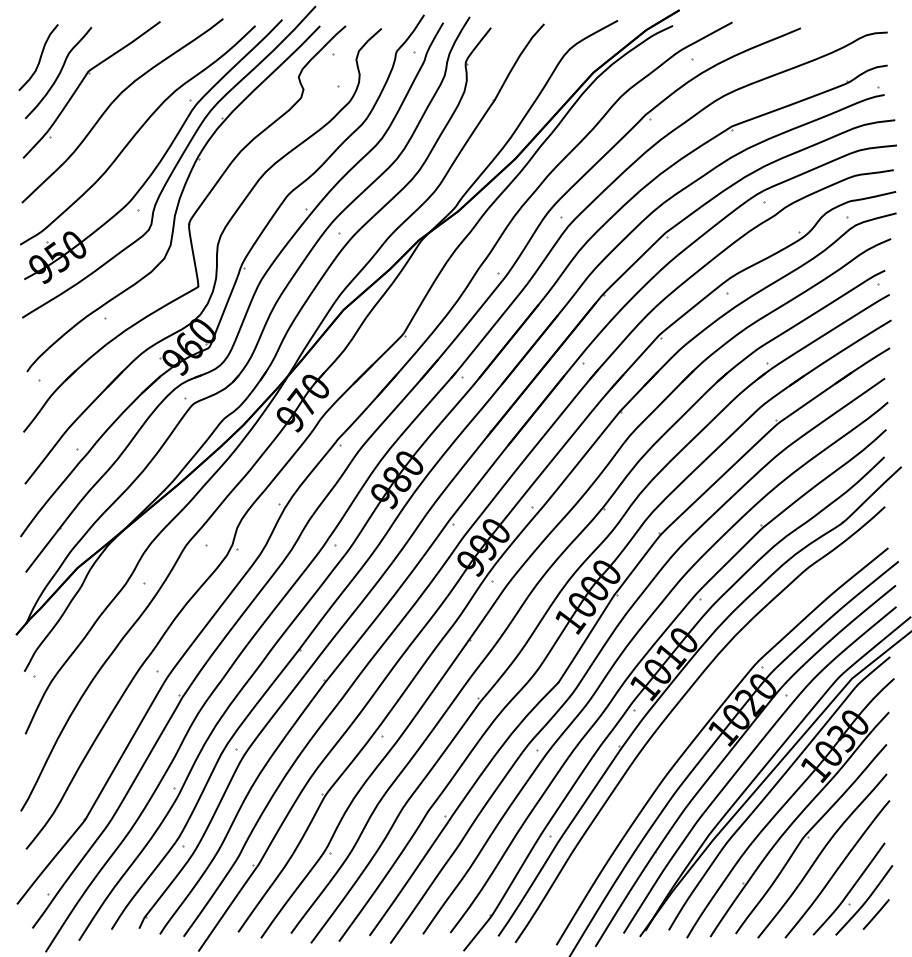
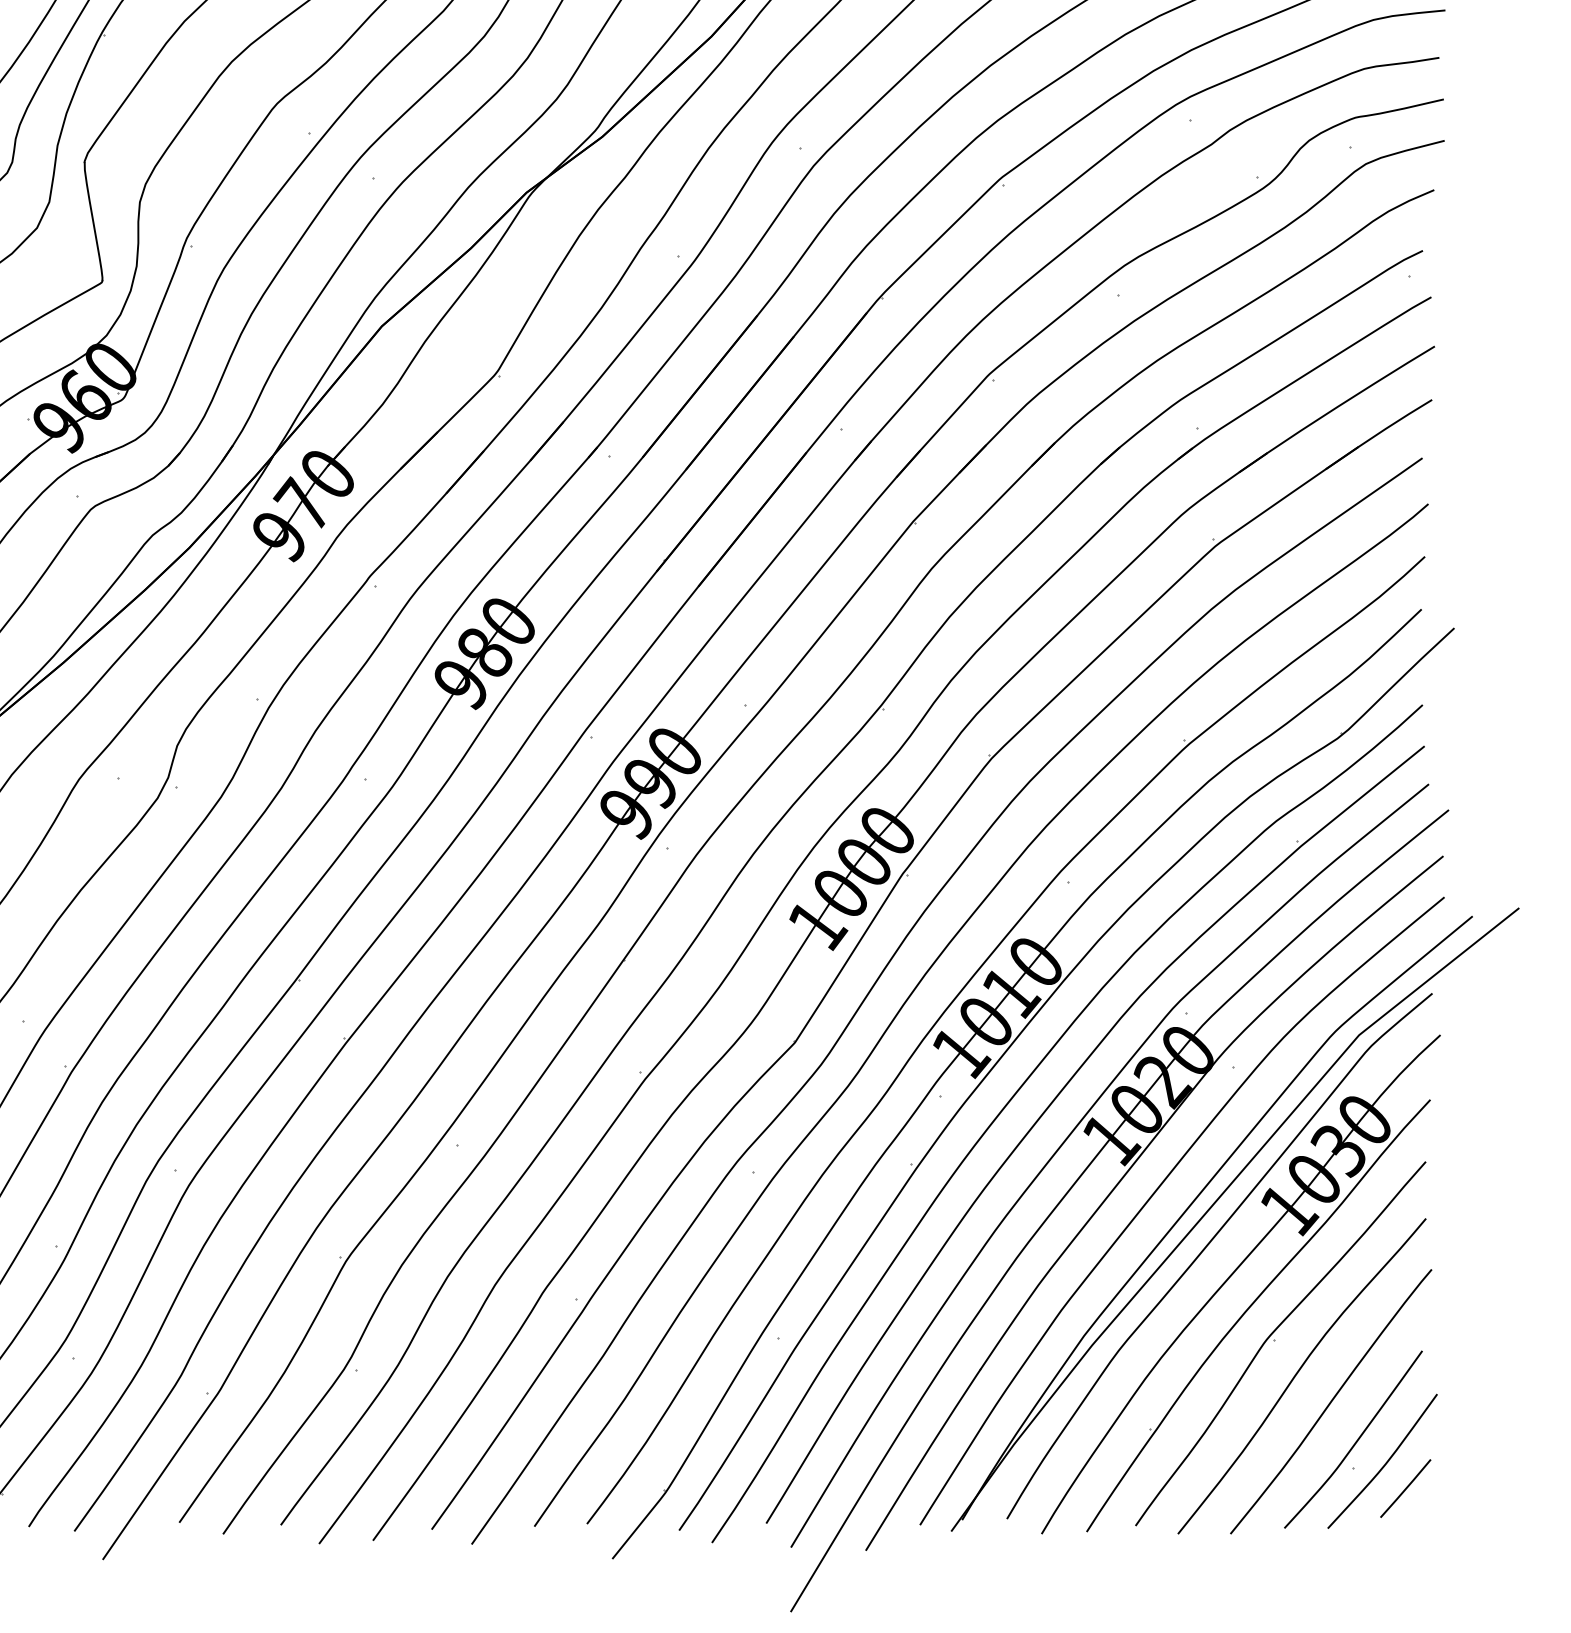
part: (692, 715) -> (1052, 1106), added

